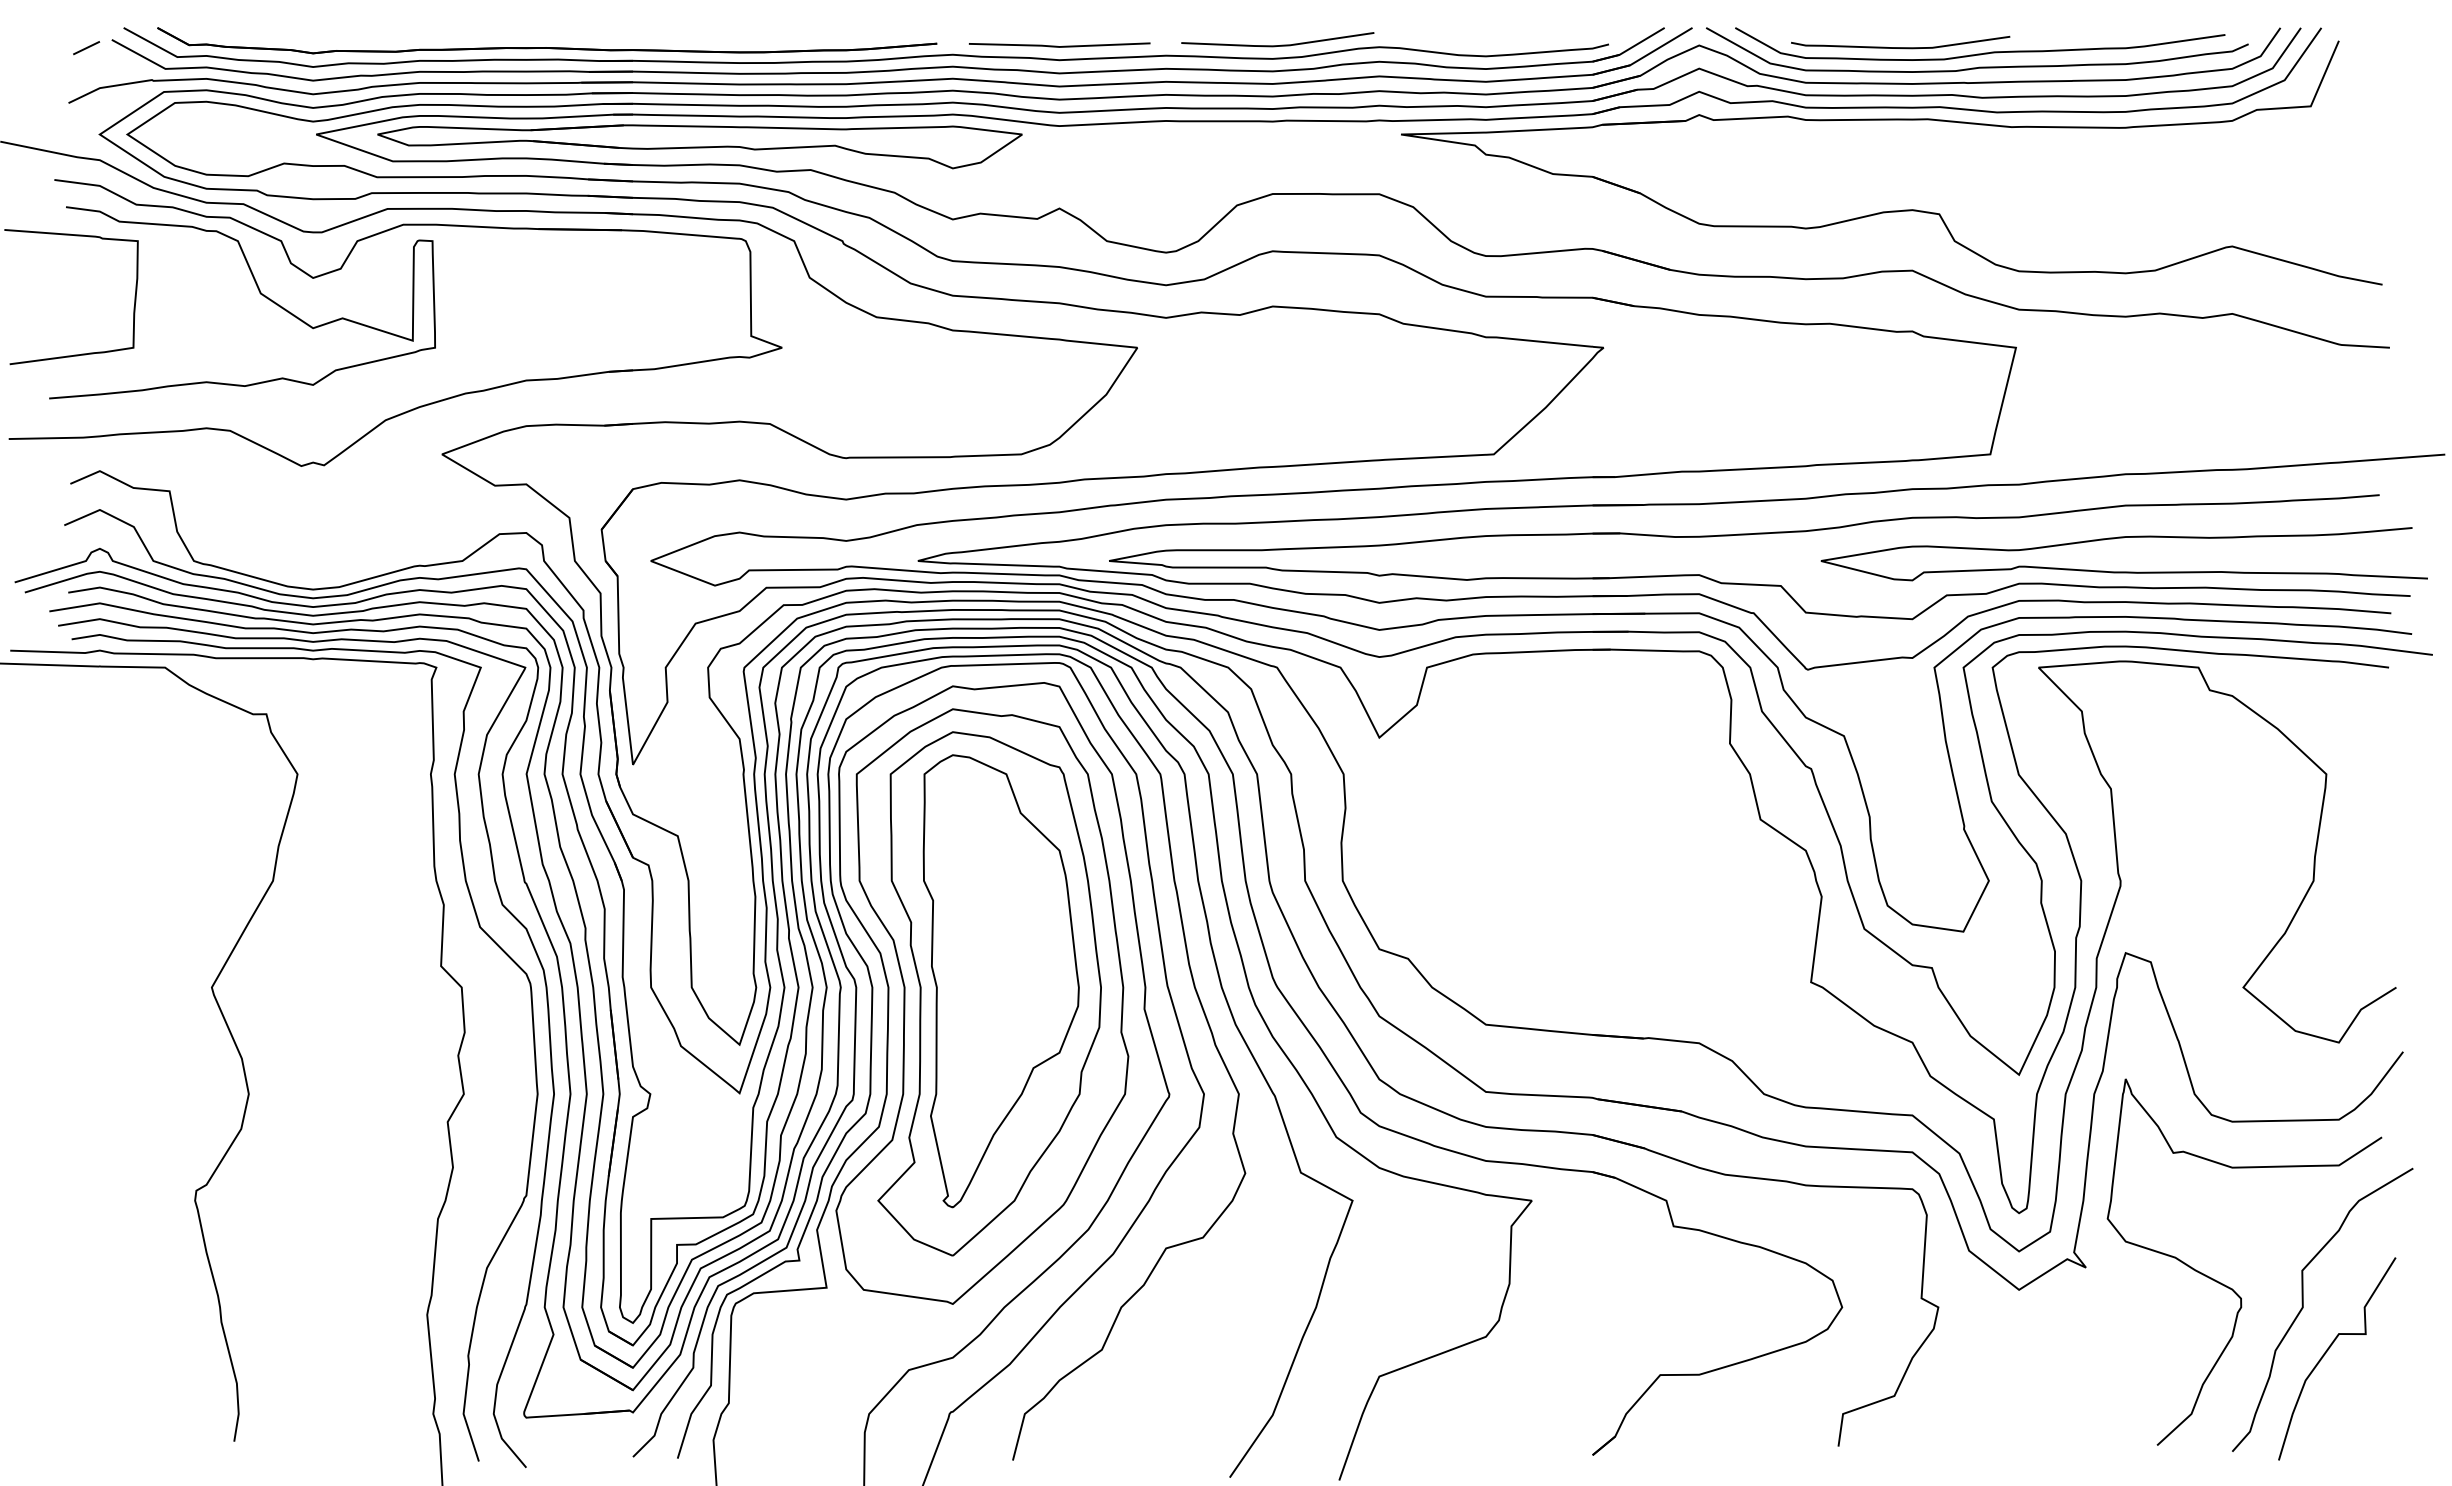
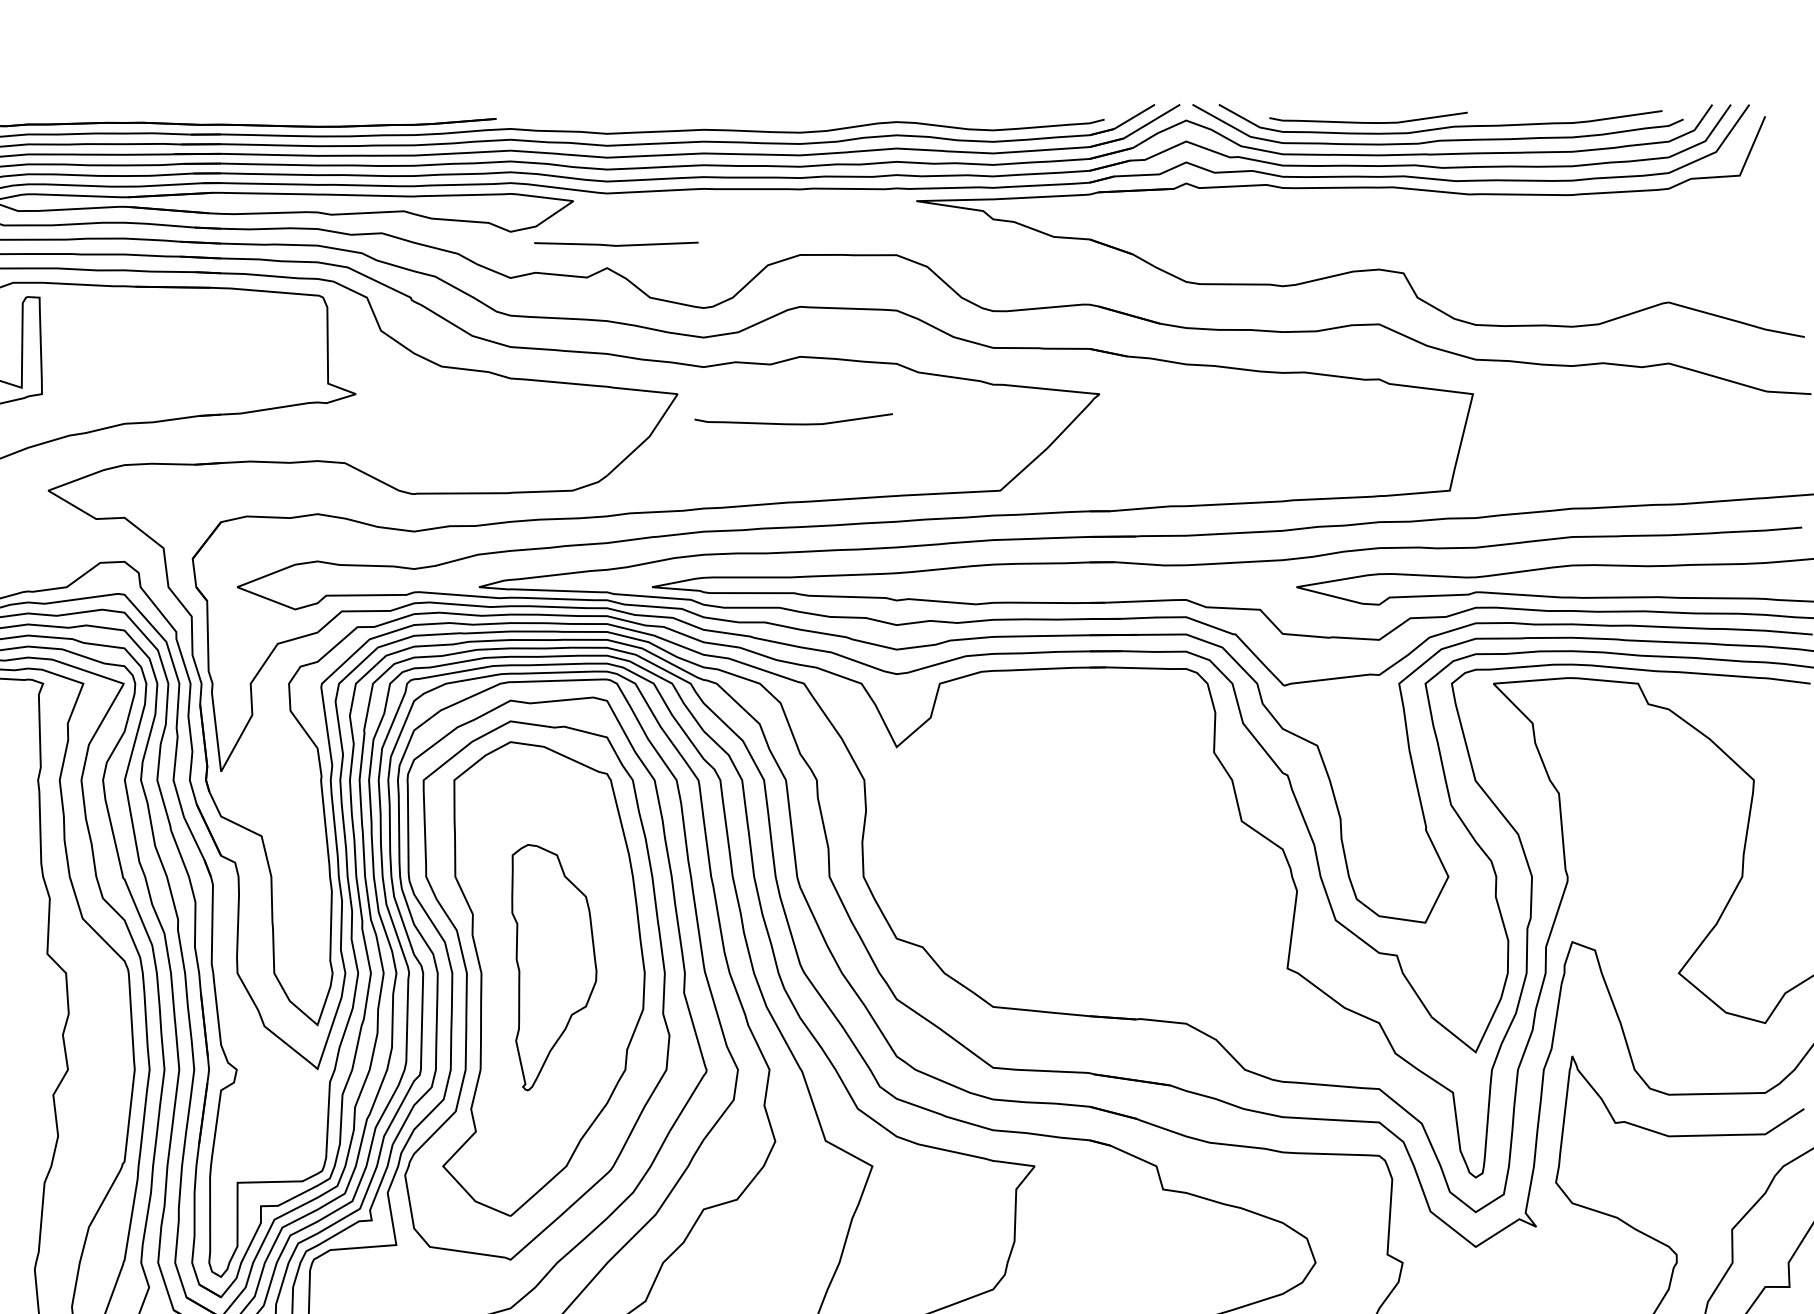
line: (1277, 45) -> (804, 120), removed
line: (1059, 46) -> (616, 245), moved
curve: (1265, 380) -> (793, 423), added
part: (1000, 981) -> (553, 967), size x0.6

